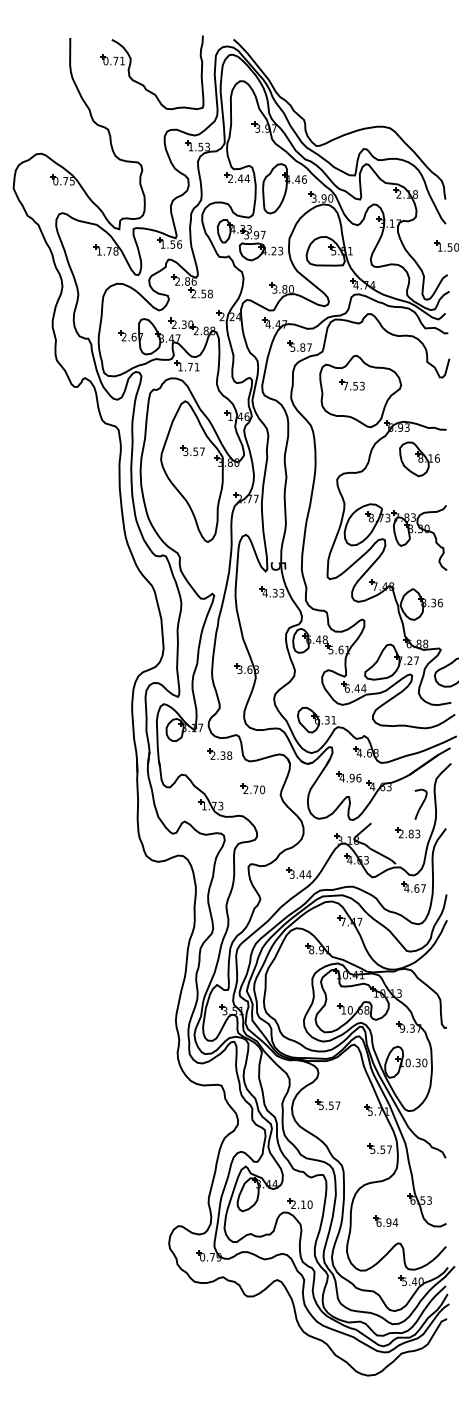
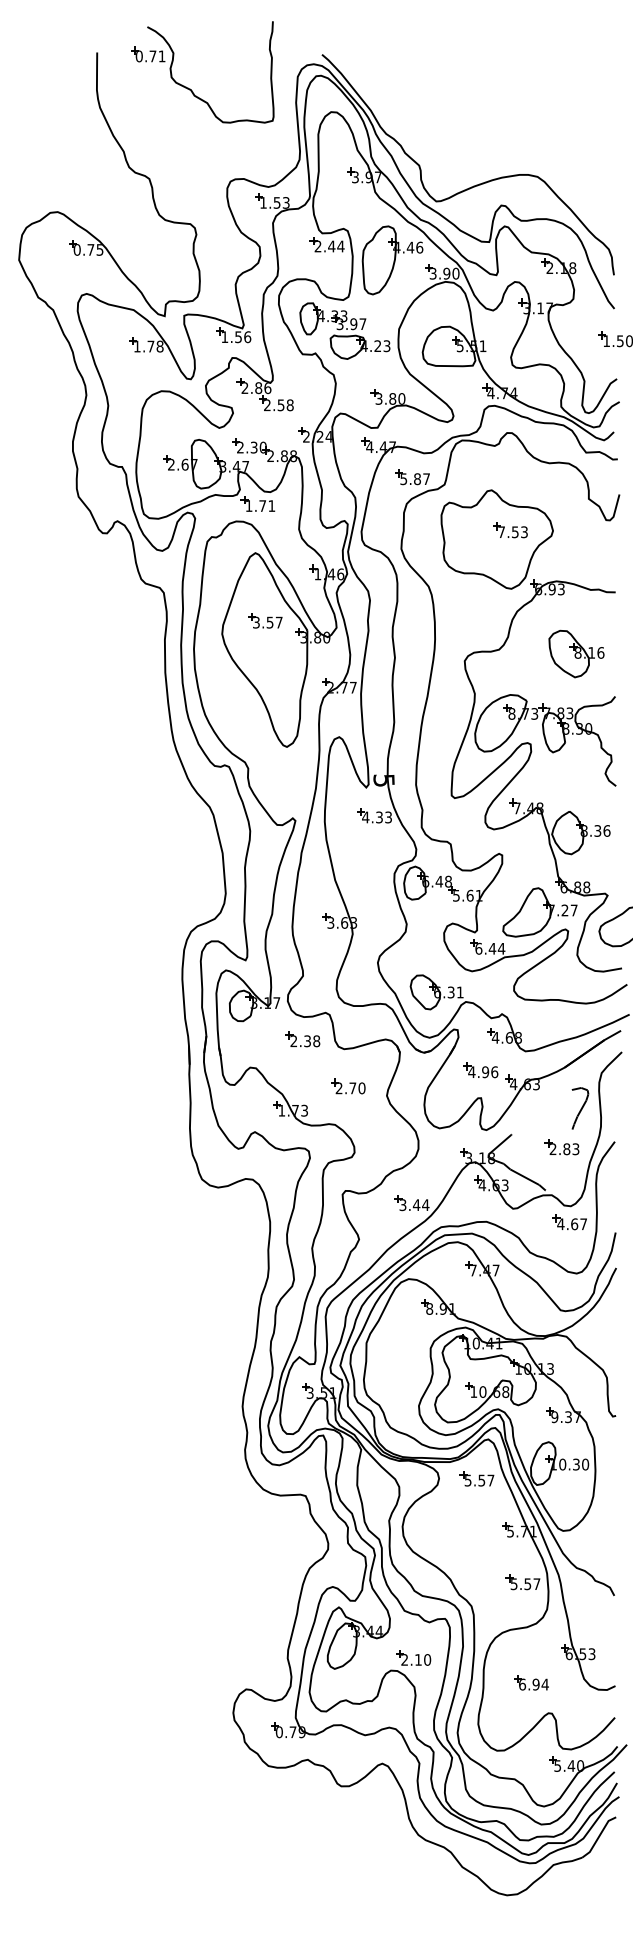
part: (143, 84) -> (190, 88), moved
part: (352, 384) -> (510, 530), moved
part: (419, 458) -> (576, 653), moved
part: (327, 1104) -> (476, 1478), moved

